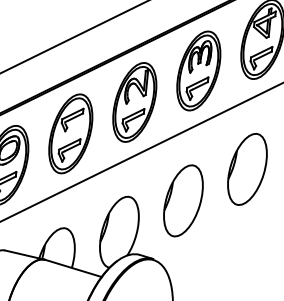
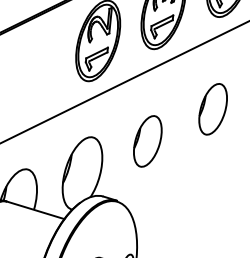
part: (70, 133) -> (32, 72), removed
part: (247, 169) -> (213, 109), size x0.7
part: (183, 200) -> (147, 141), size x0.7

